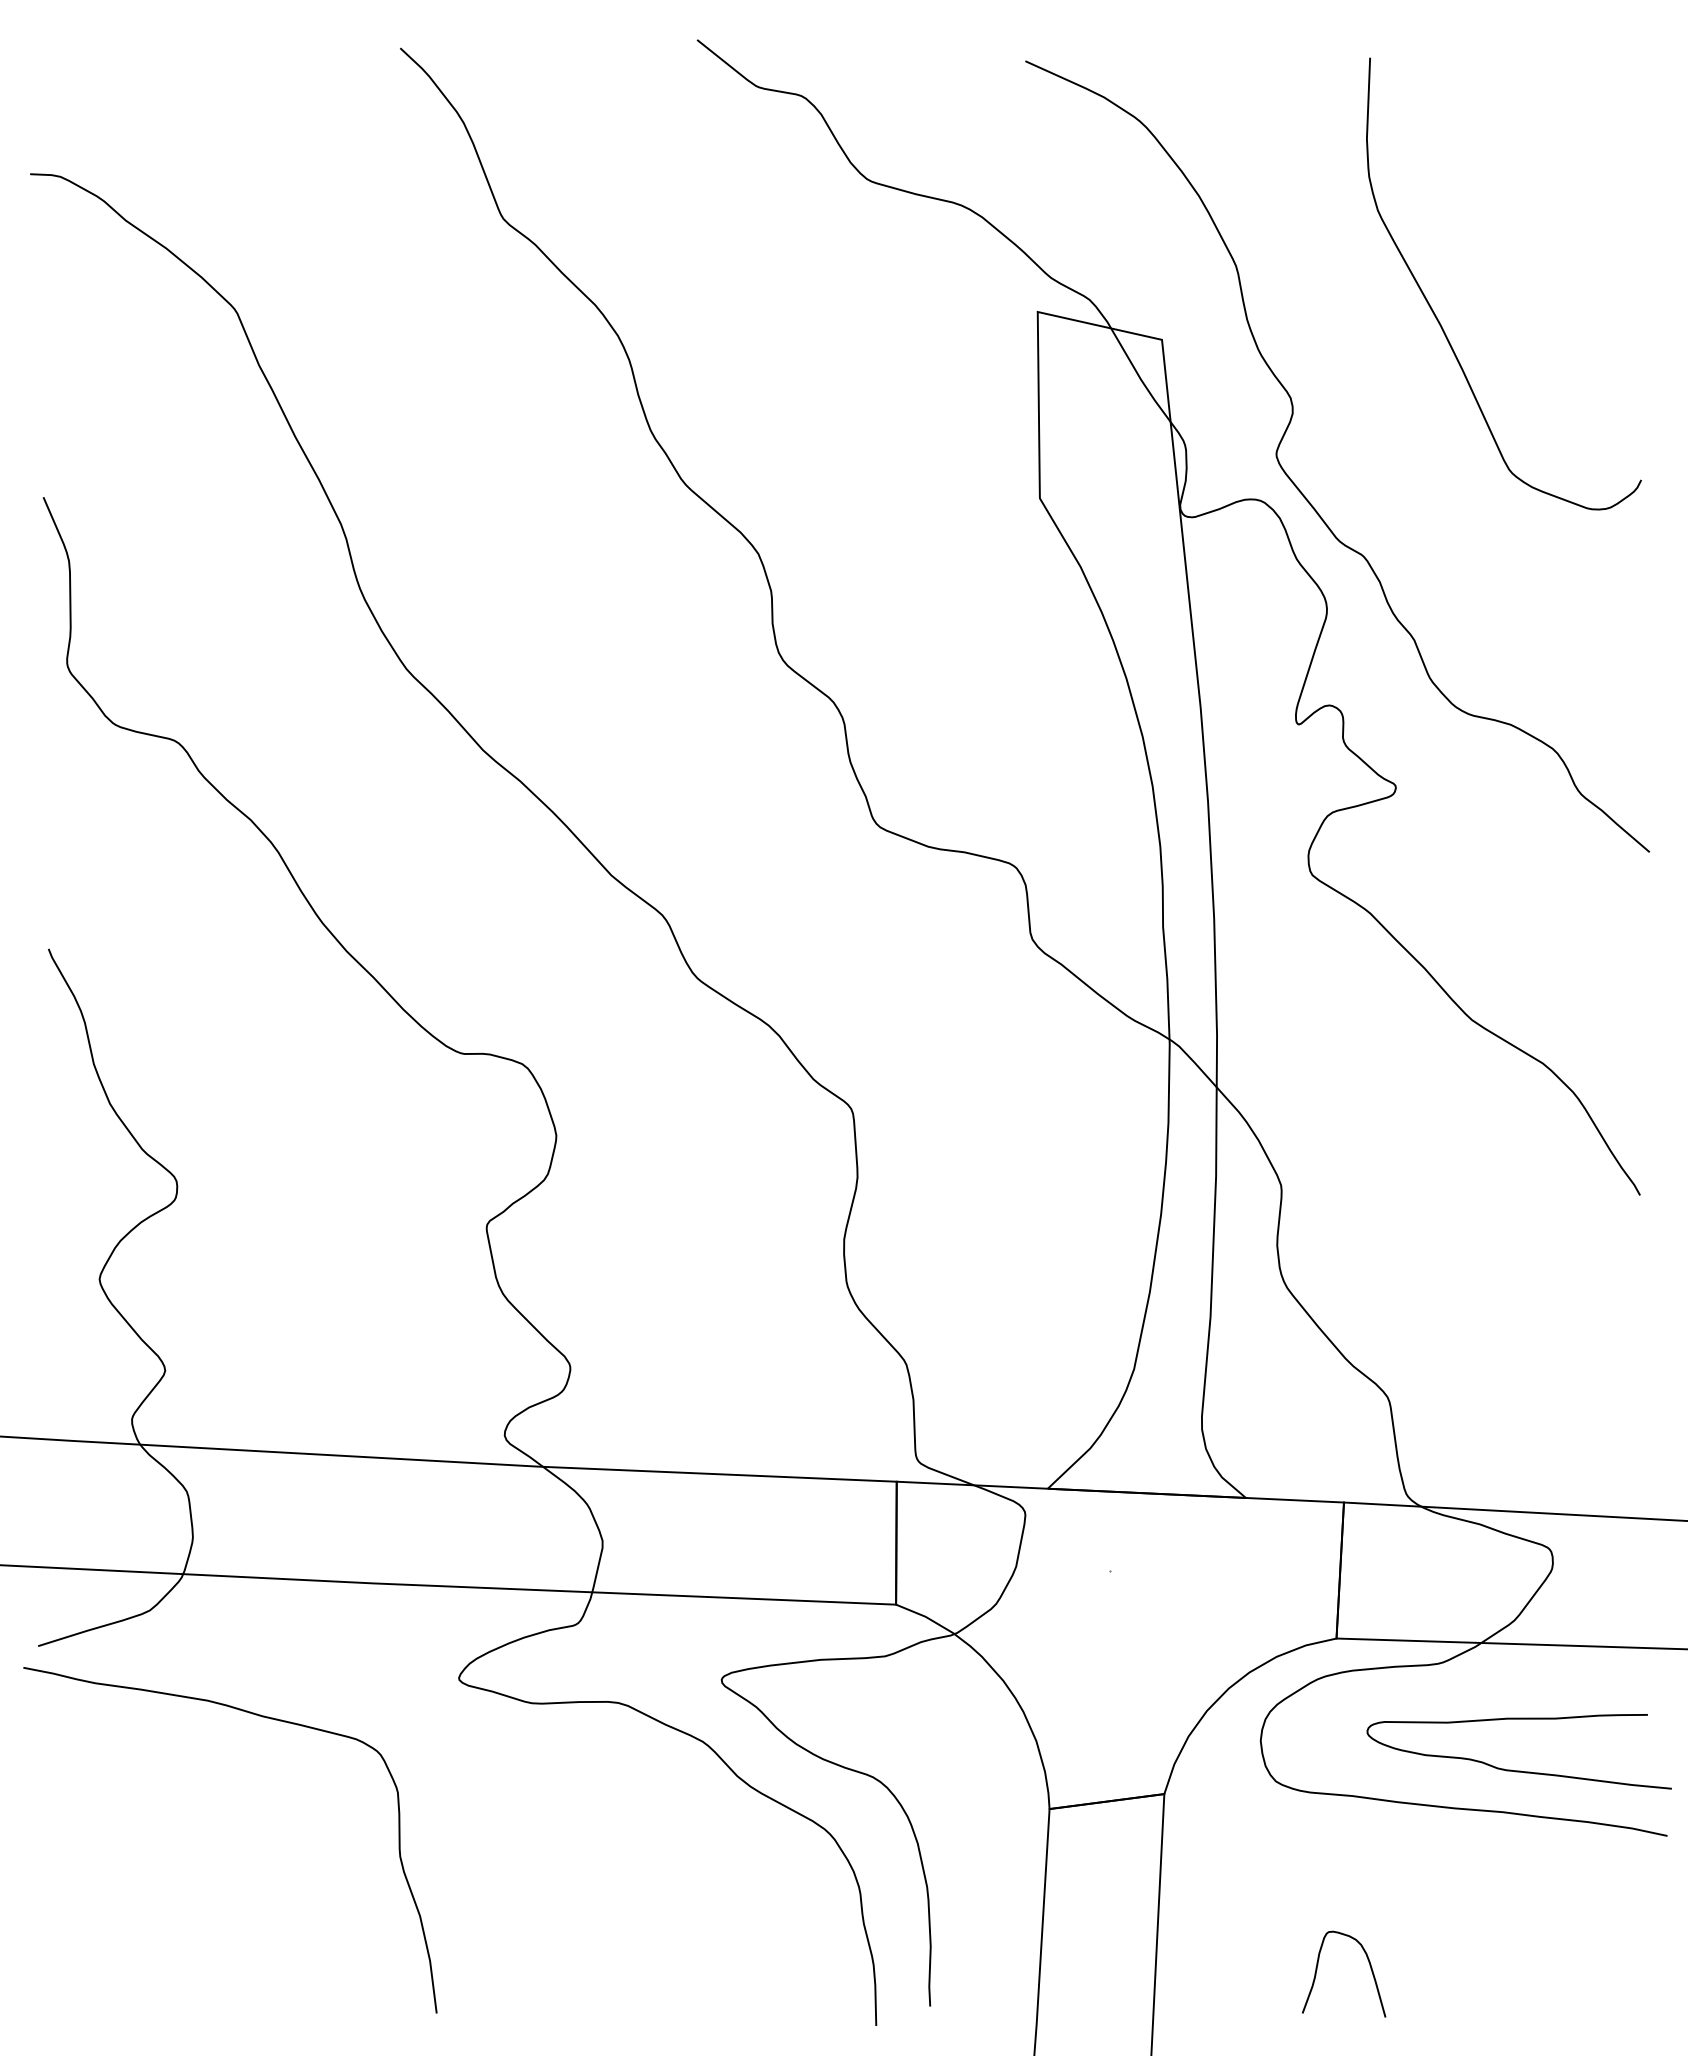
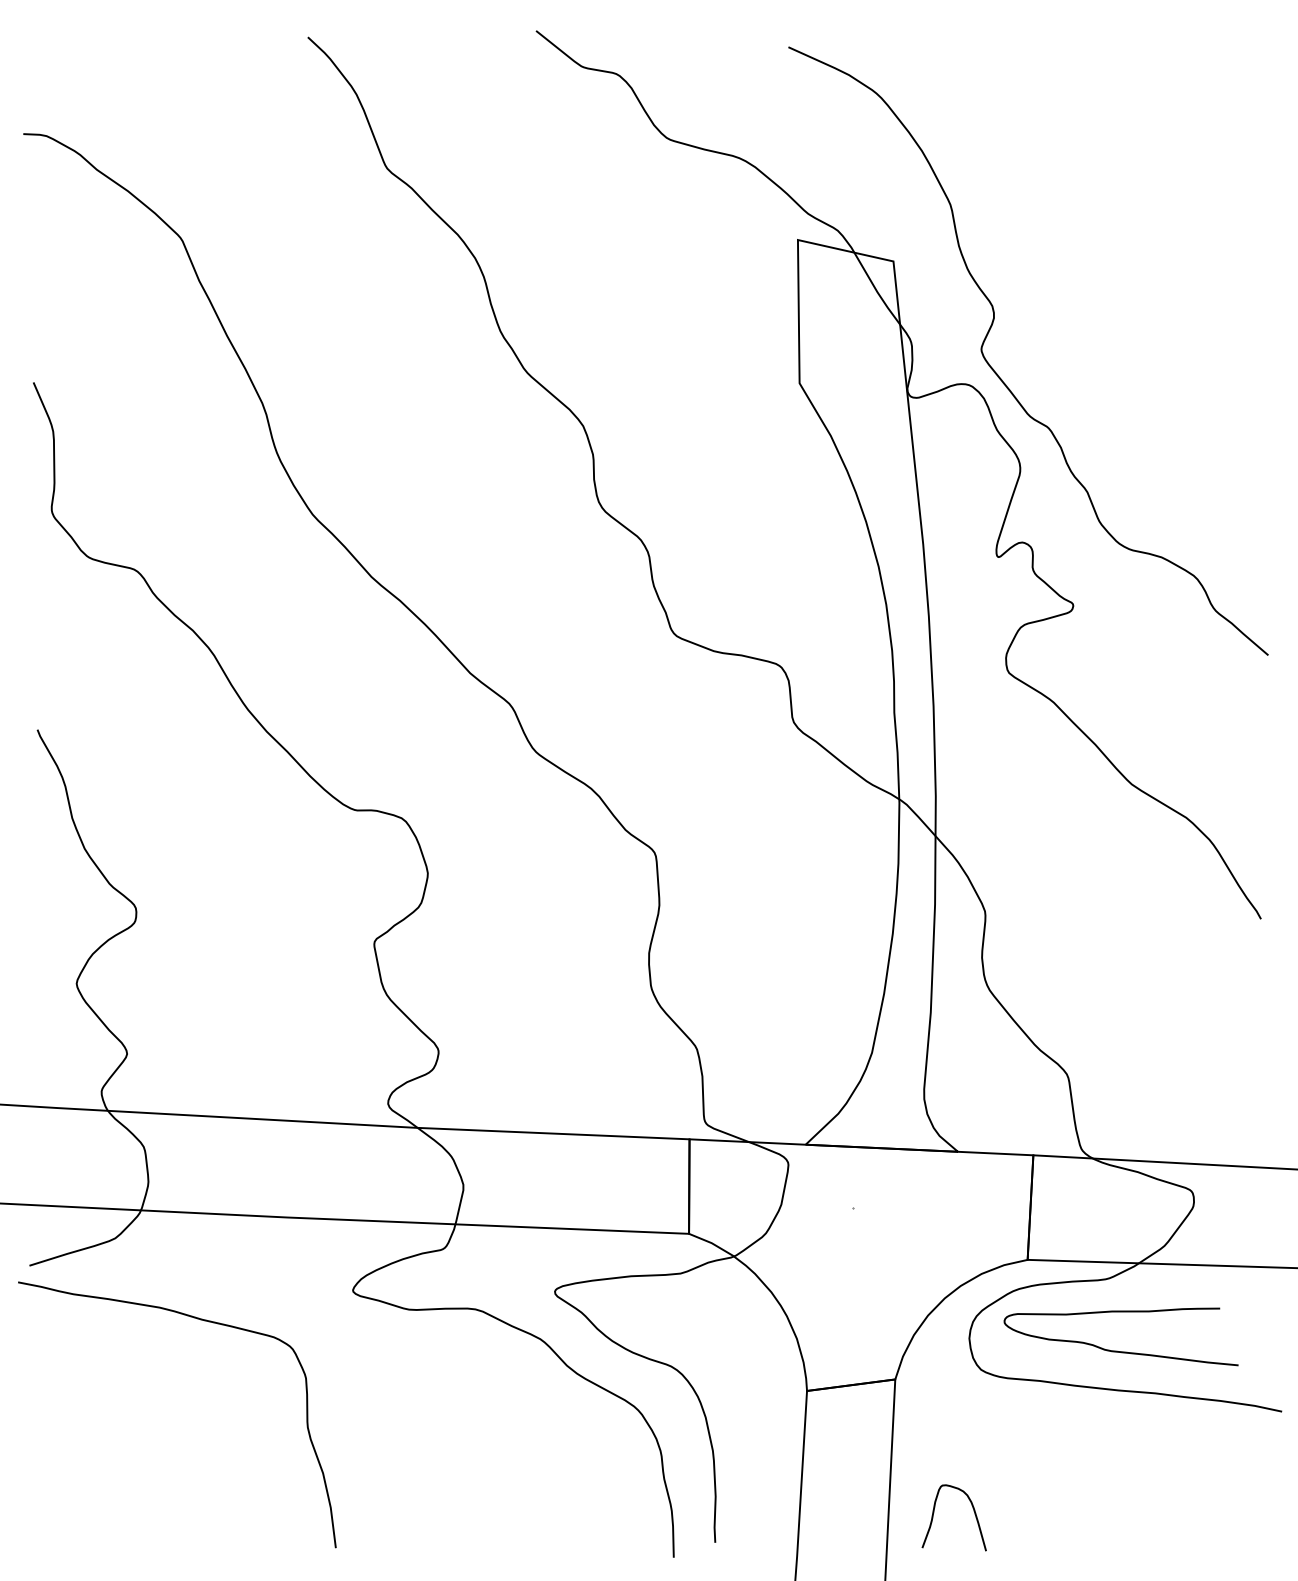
curve: (1440, 322) -> (1107, 248), removed
curve: (1518, 1770) -> (1120, 1351), moved
curve: (1369, 1965) -> (973, 1511), moved

